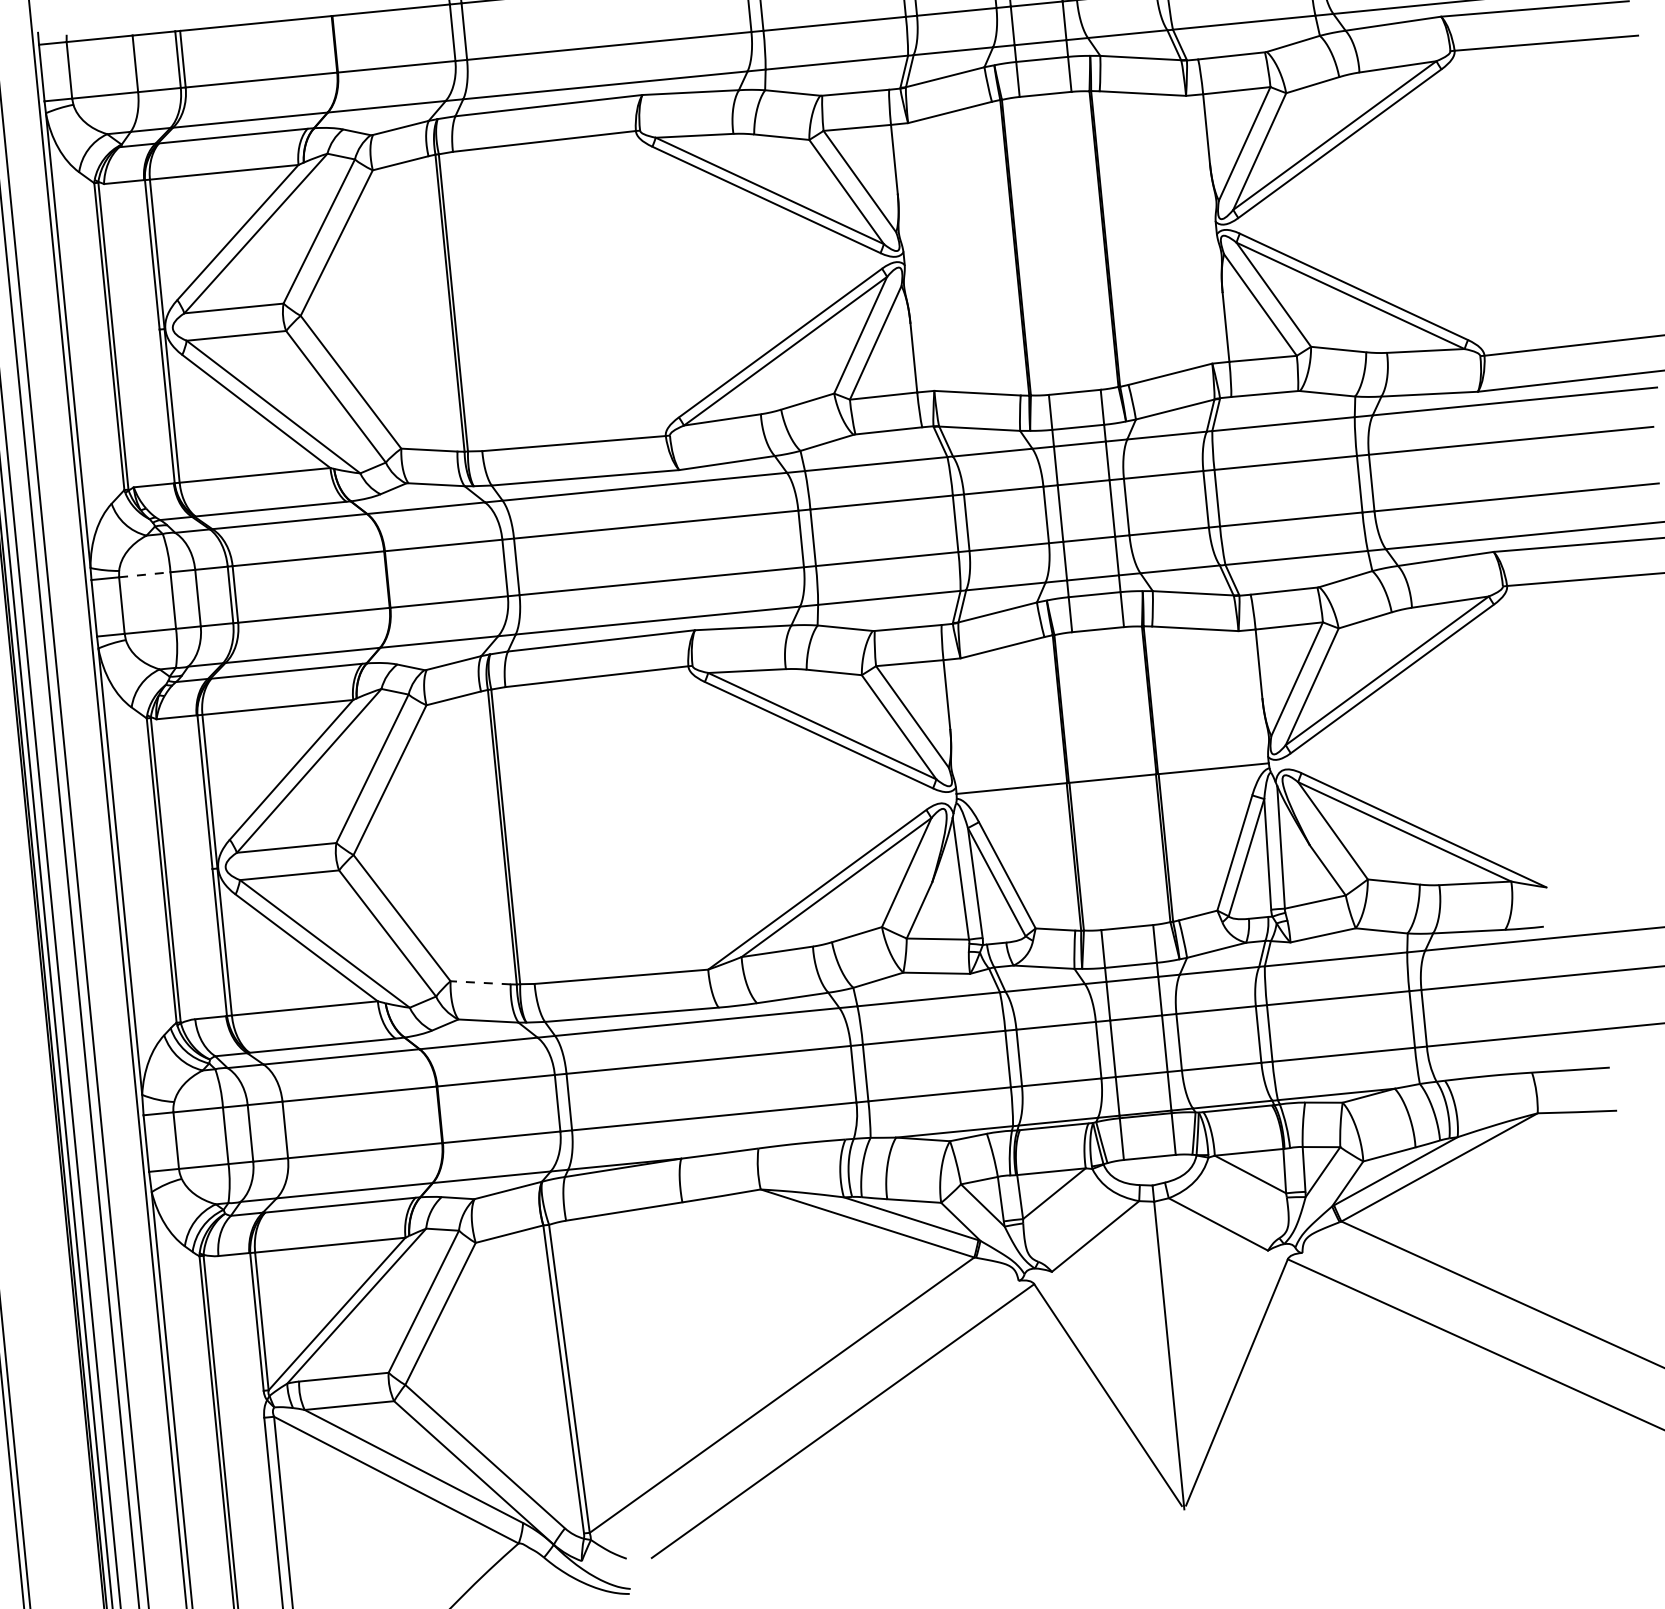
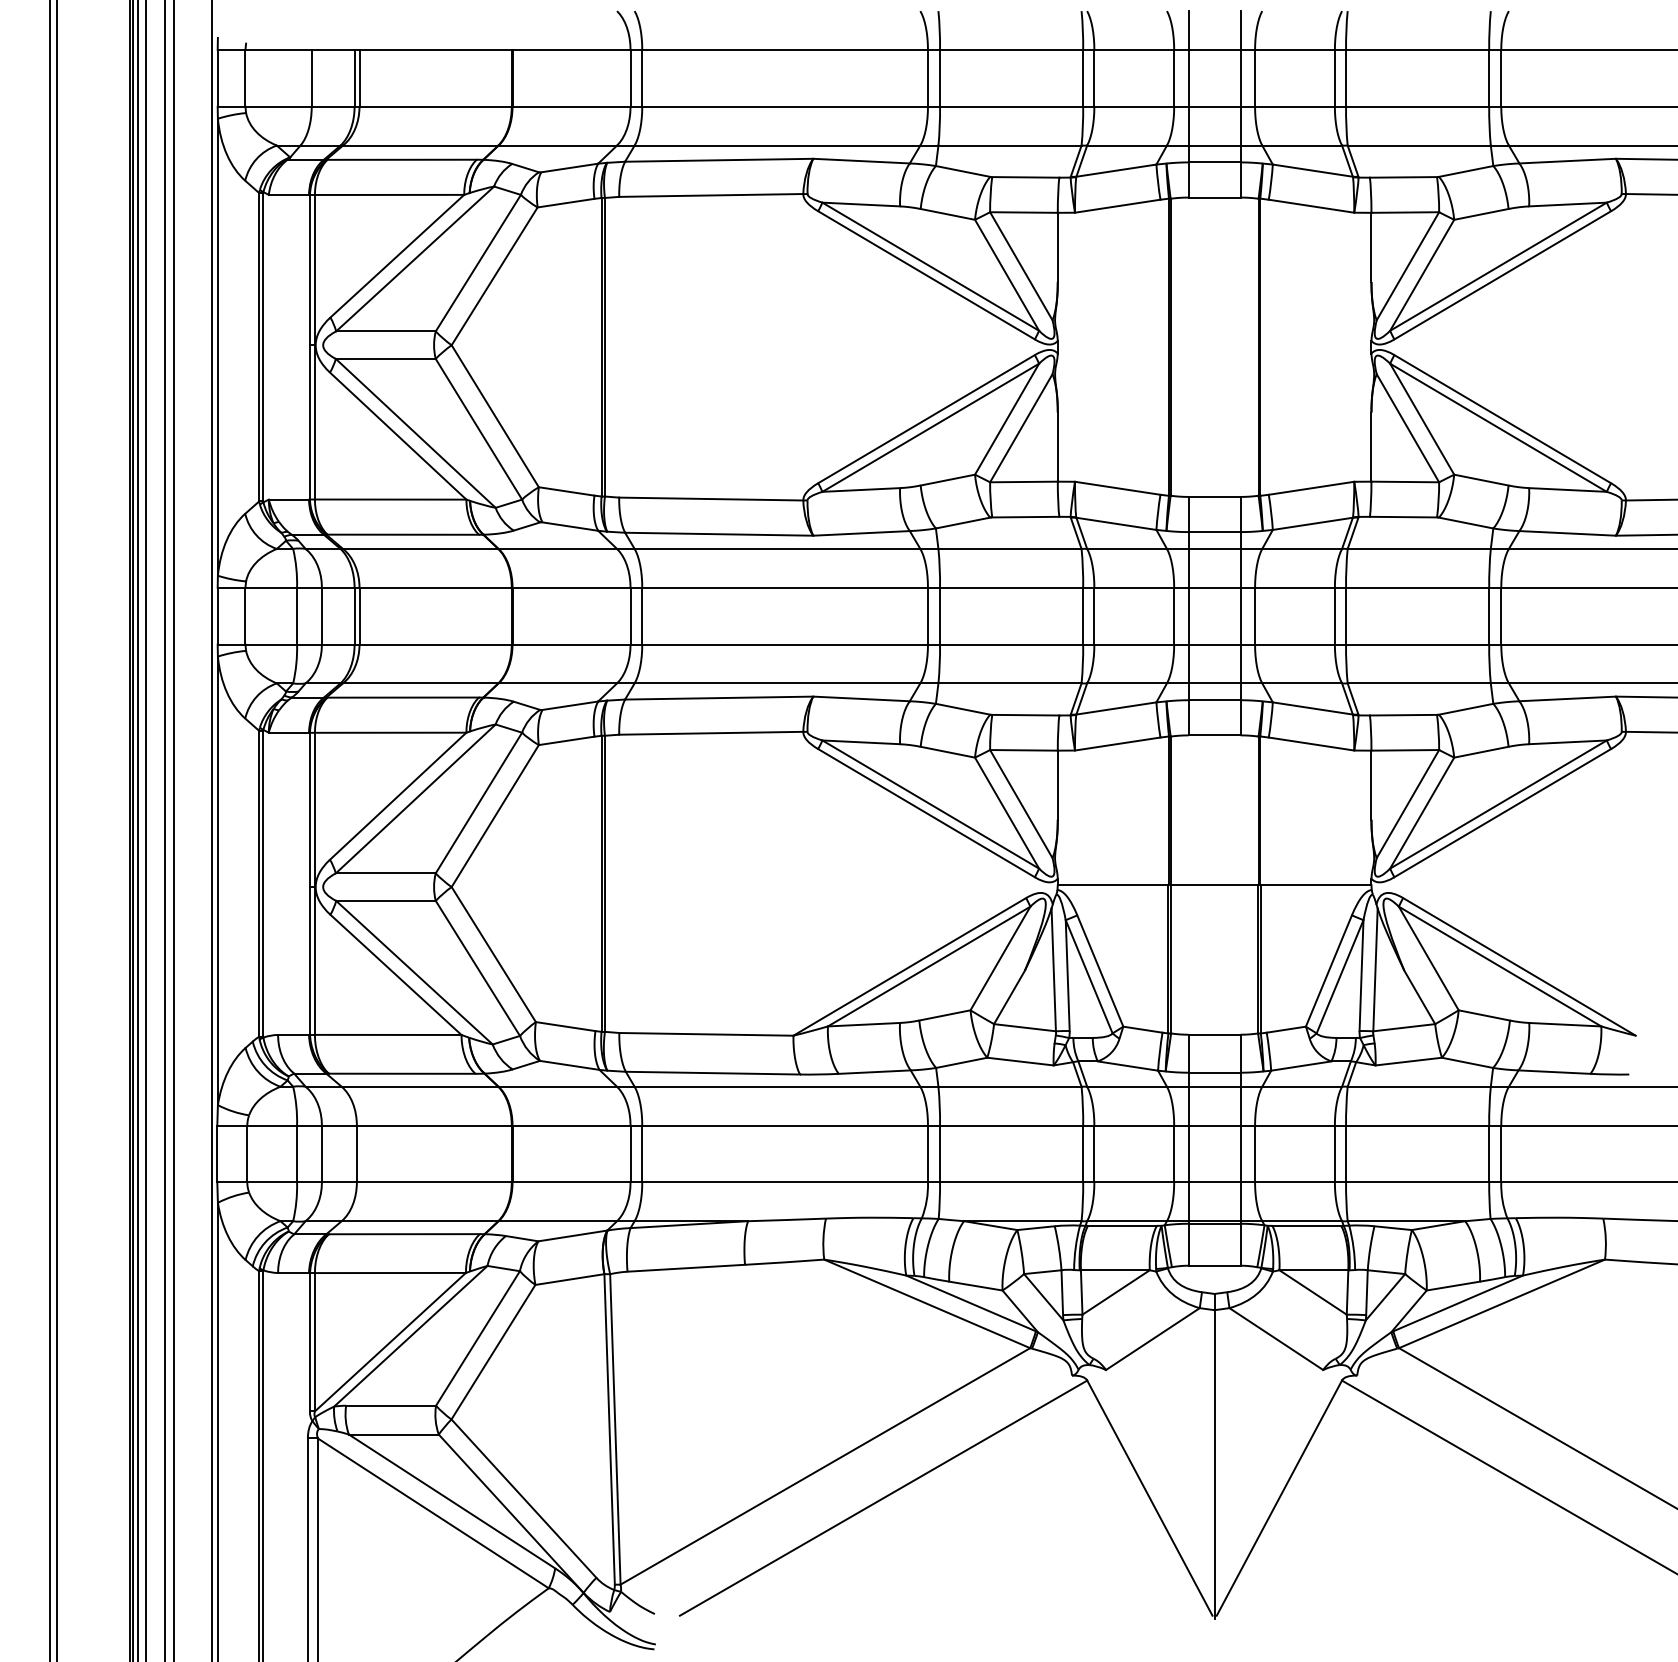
line: (145, 574) -> (271, 587), dashed -> solid
line: (480, 982) -> (565, 1026), dashed -> solid

